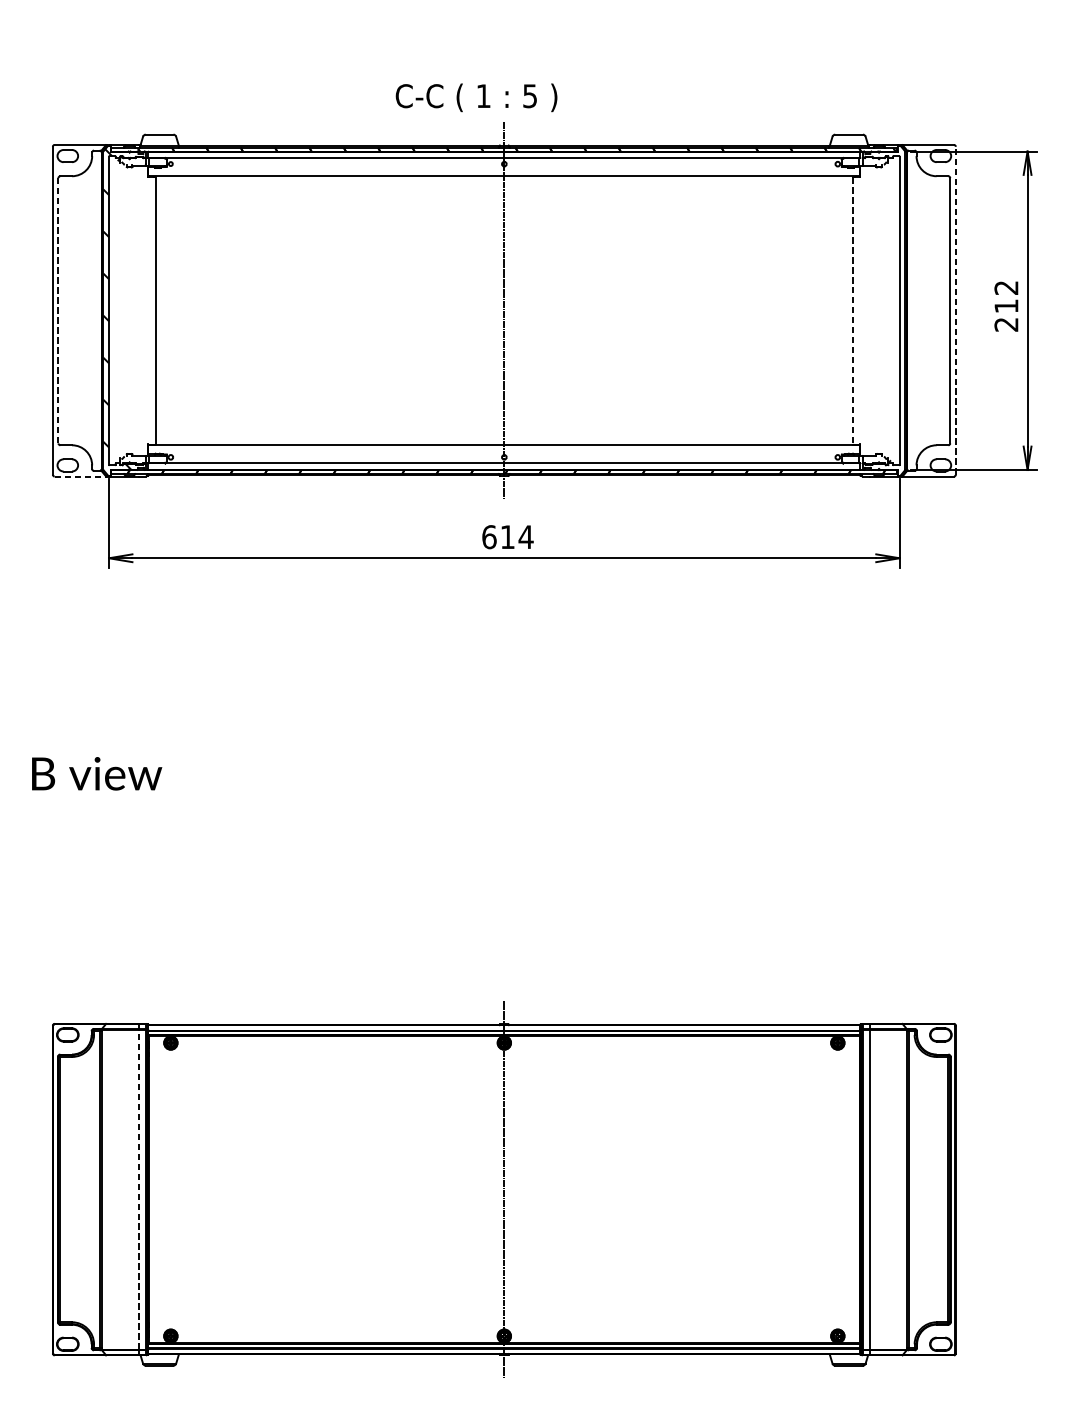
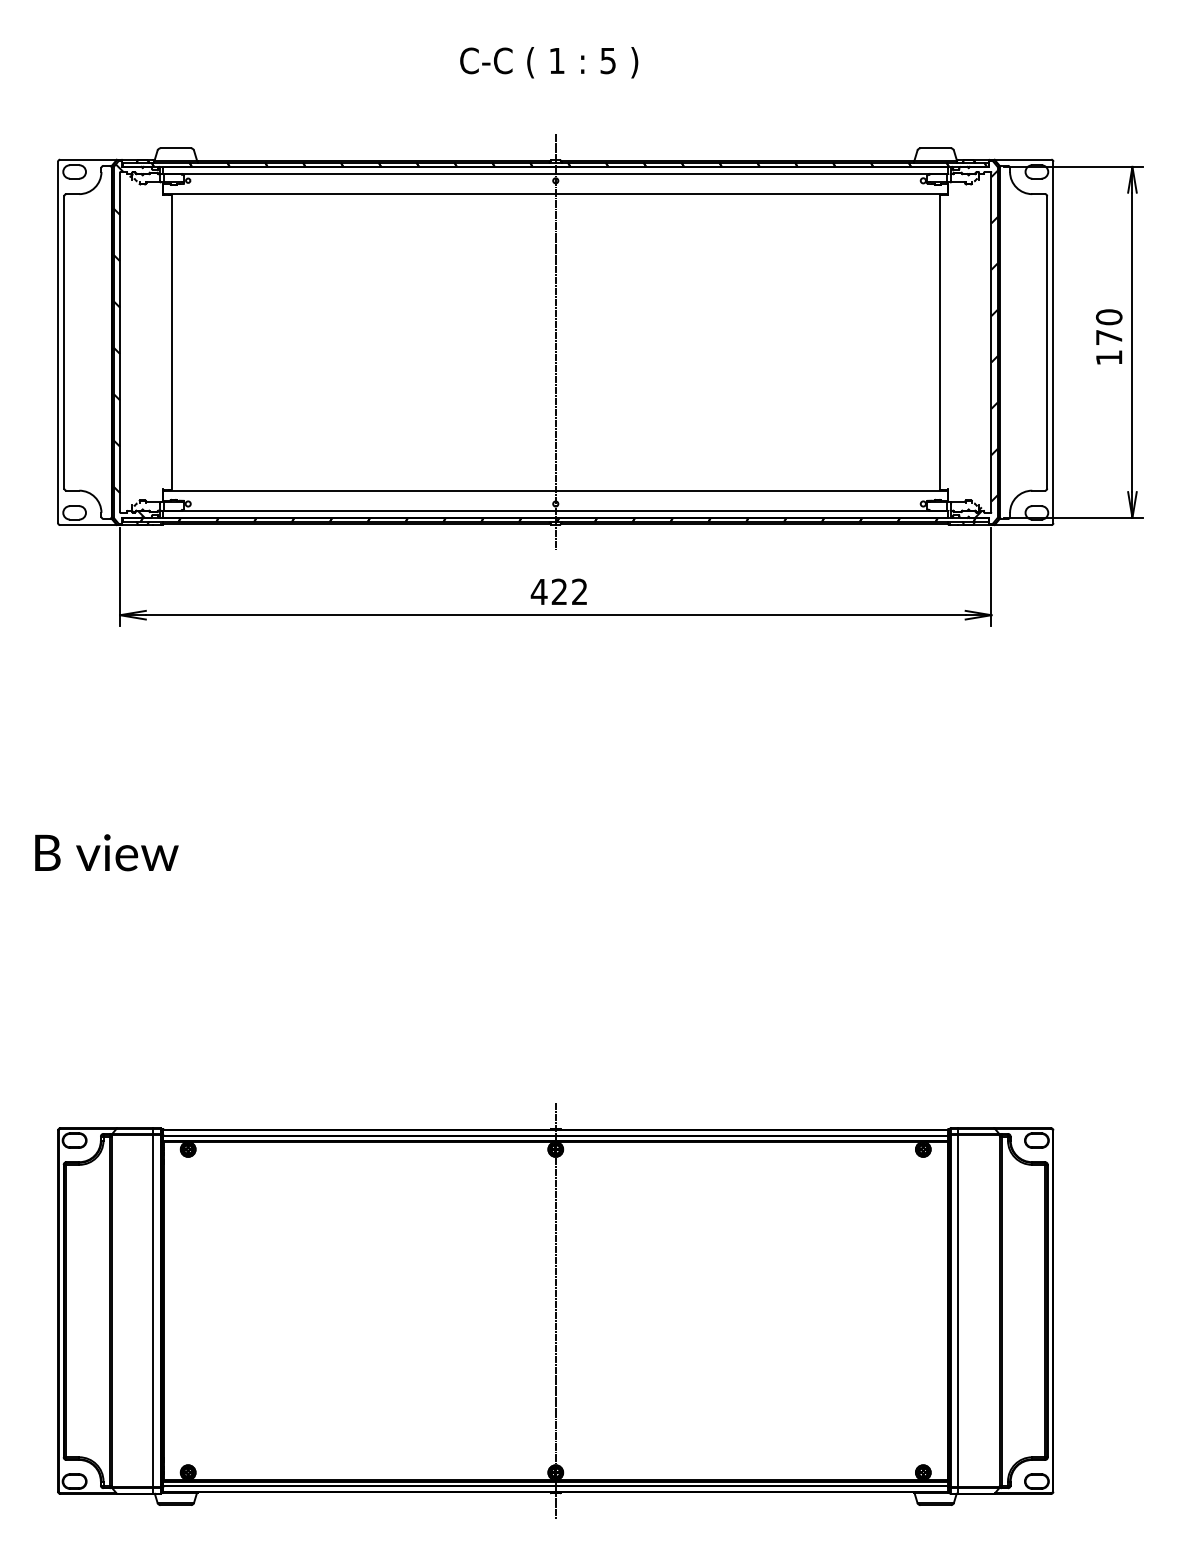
text: (476, 97) -> (549, 62), moved
text: (1005, 306) -> (1108, 337), 212 -> 170
line: (58, 309) -> (64, 341), dashed -> solid
line: (852, 310) -> (939, 342), dashed -> solid
hatch: (884, 310) -> (974, 342), added
line: (955, 310) -> (1053, 342), dashed -> solid
line: (80, 476) -> (88, 525), dashed -> solid
text: (507, 536) -> (559, 591), 614 -> 422
line: (139, 1189) -> (153, 1310), dashed -> solid

